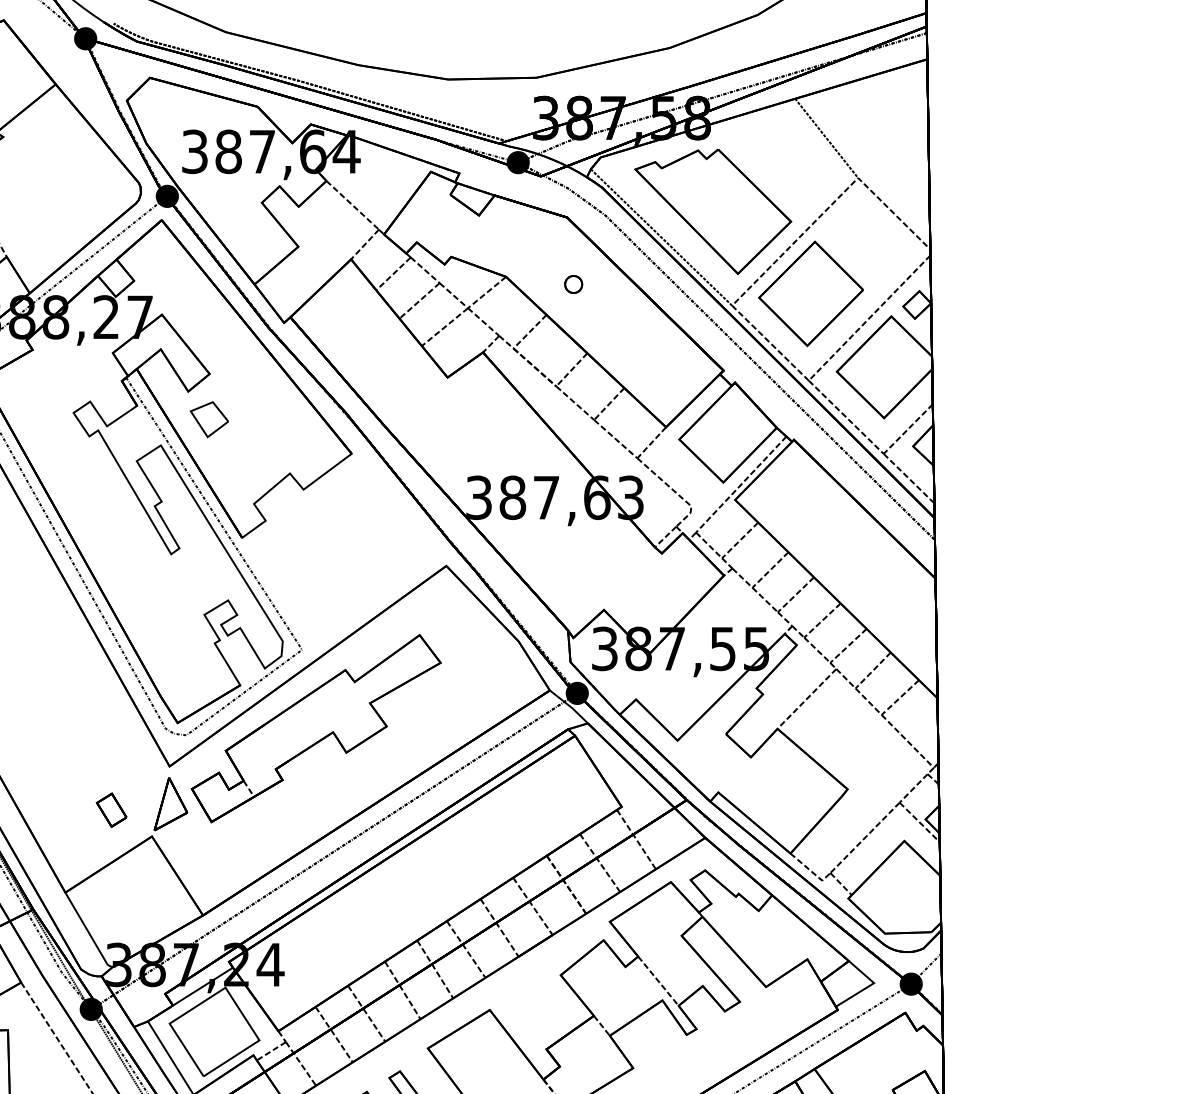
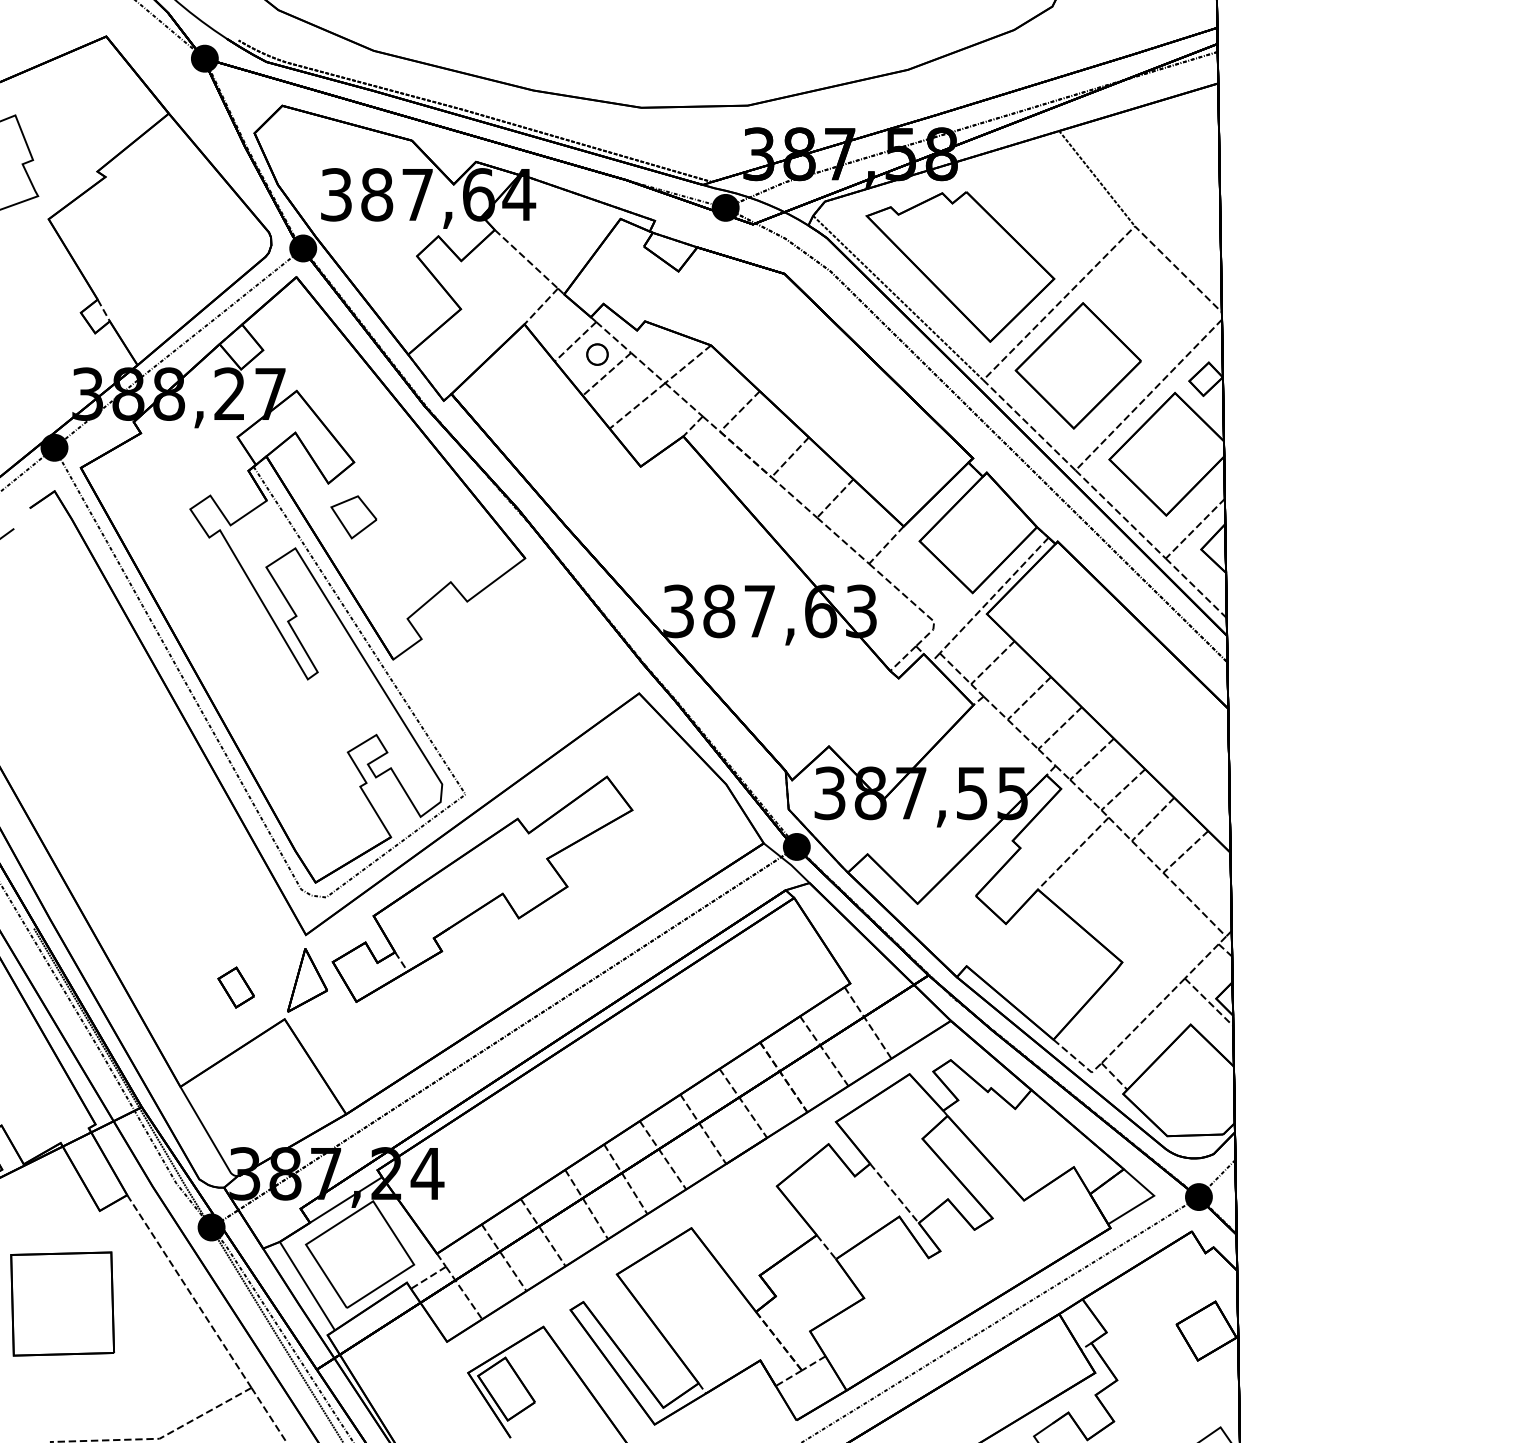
part: (573, 284) -> (597, 354), moved

